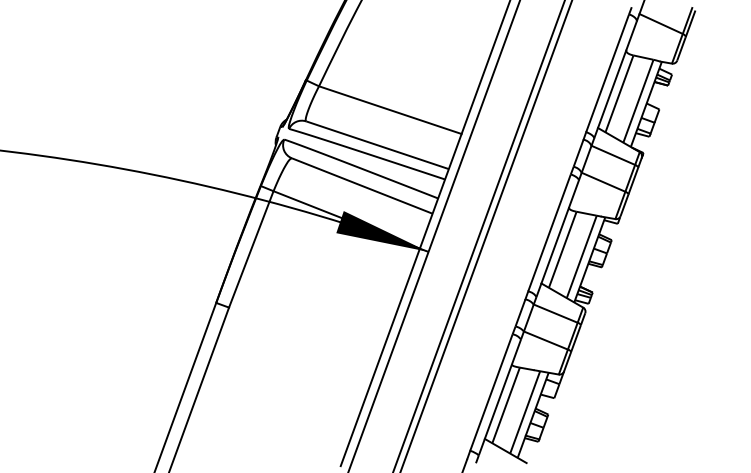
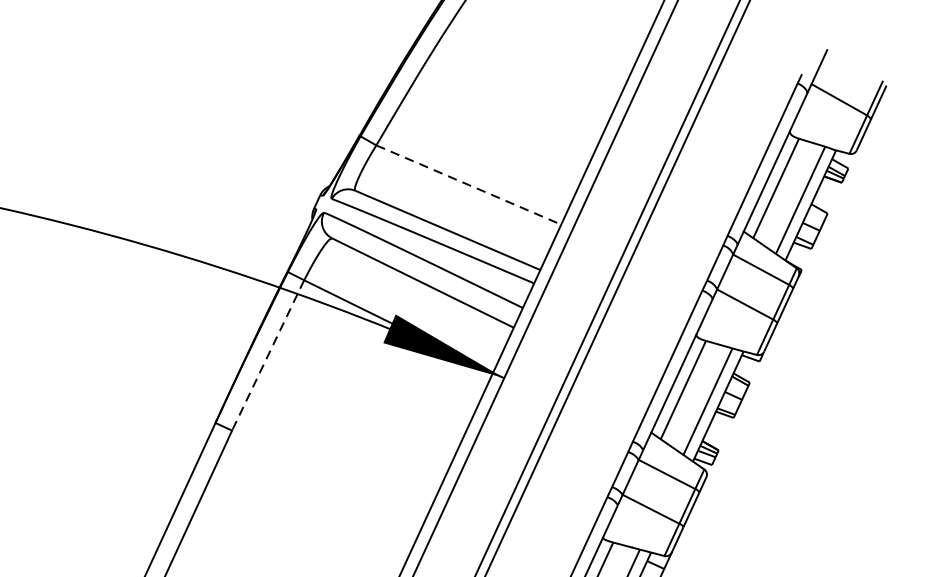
line: (390, 110) -> (468, 185), solid -> dashed
line: (251, 249) -> (268, 355), solid -> dashed

